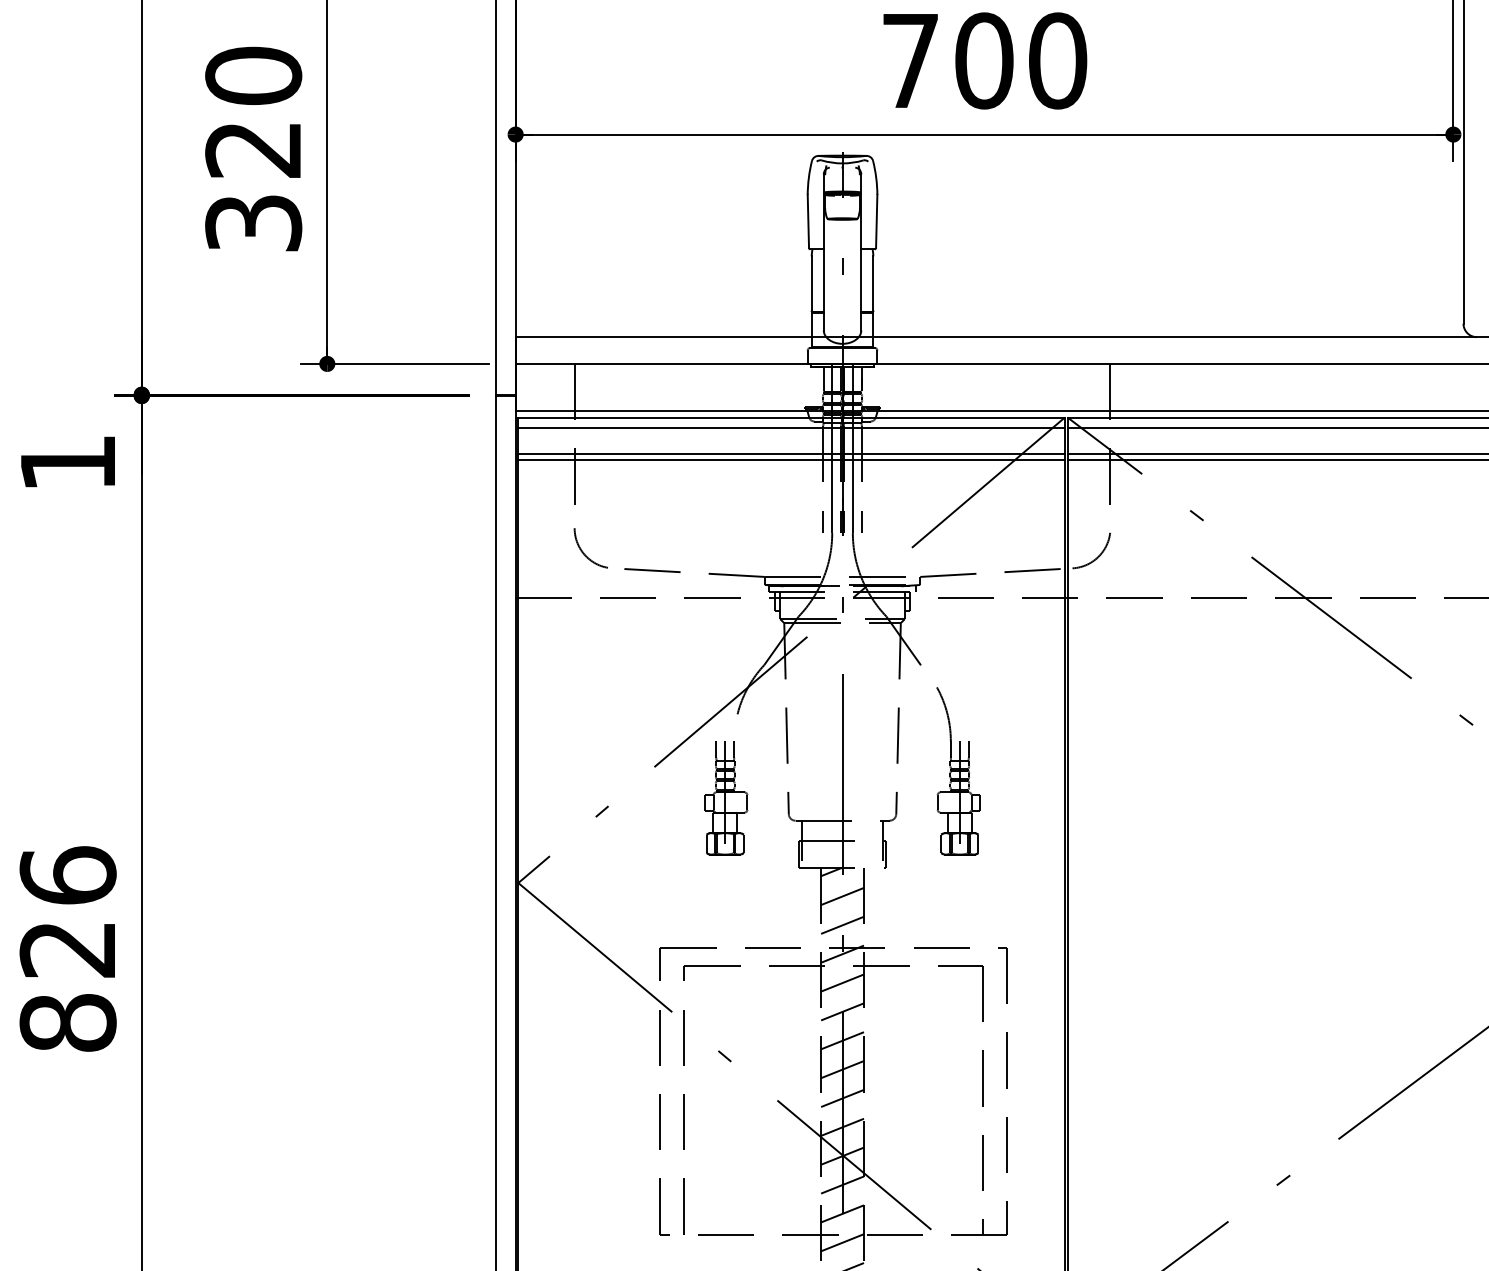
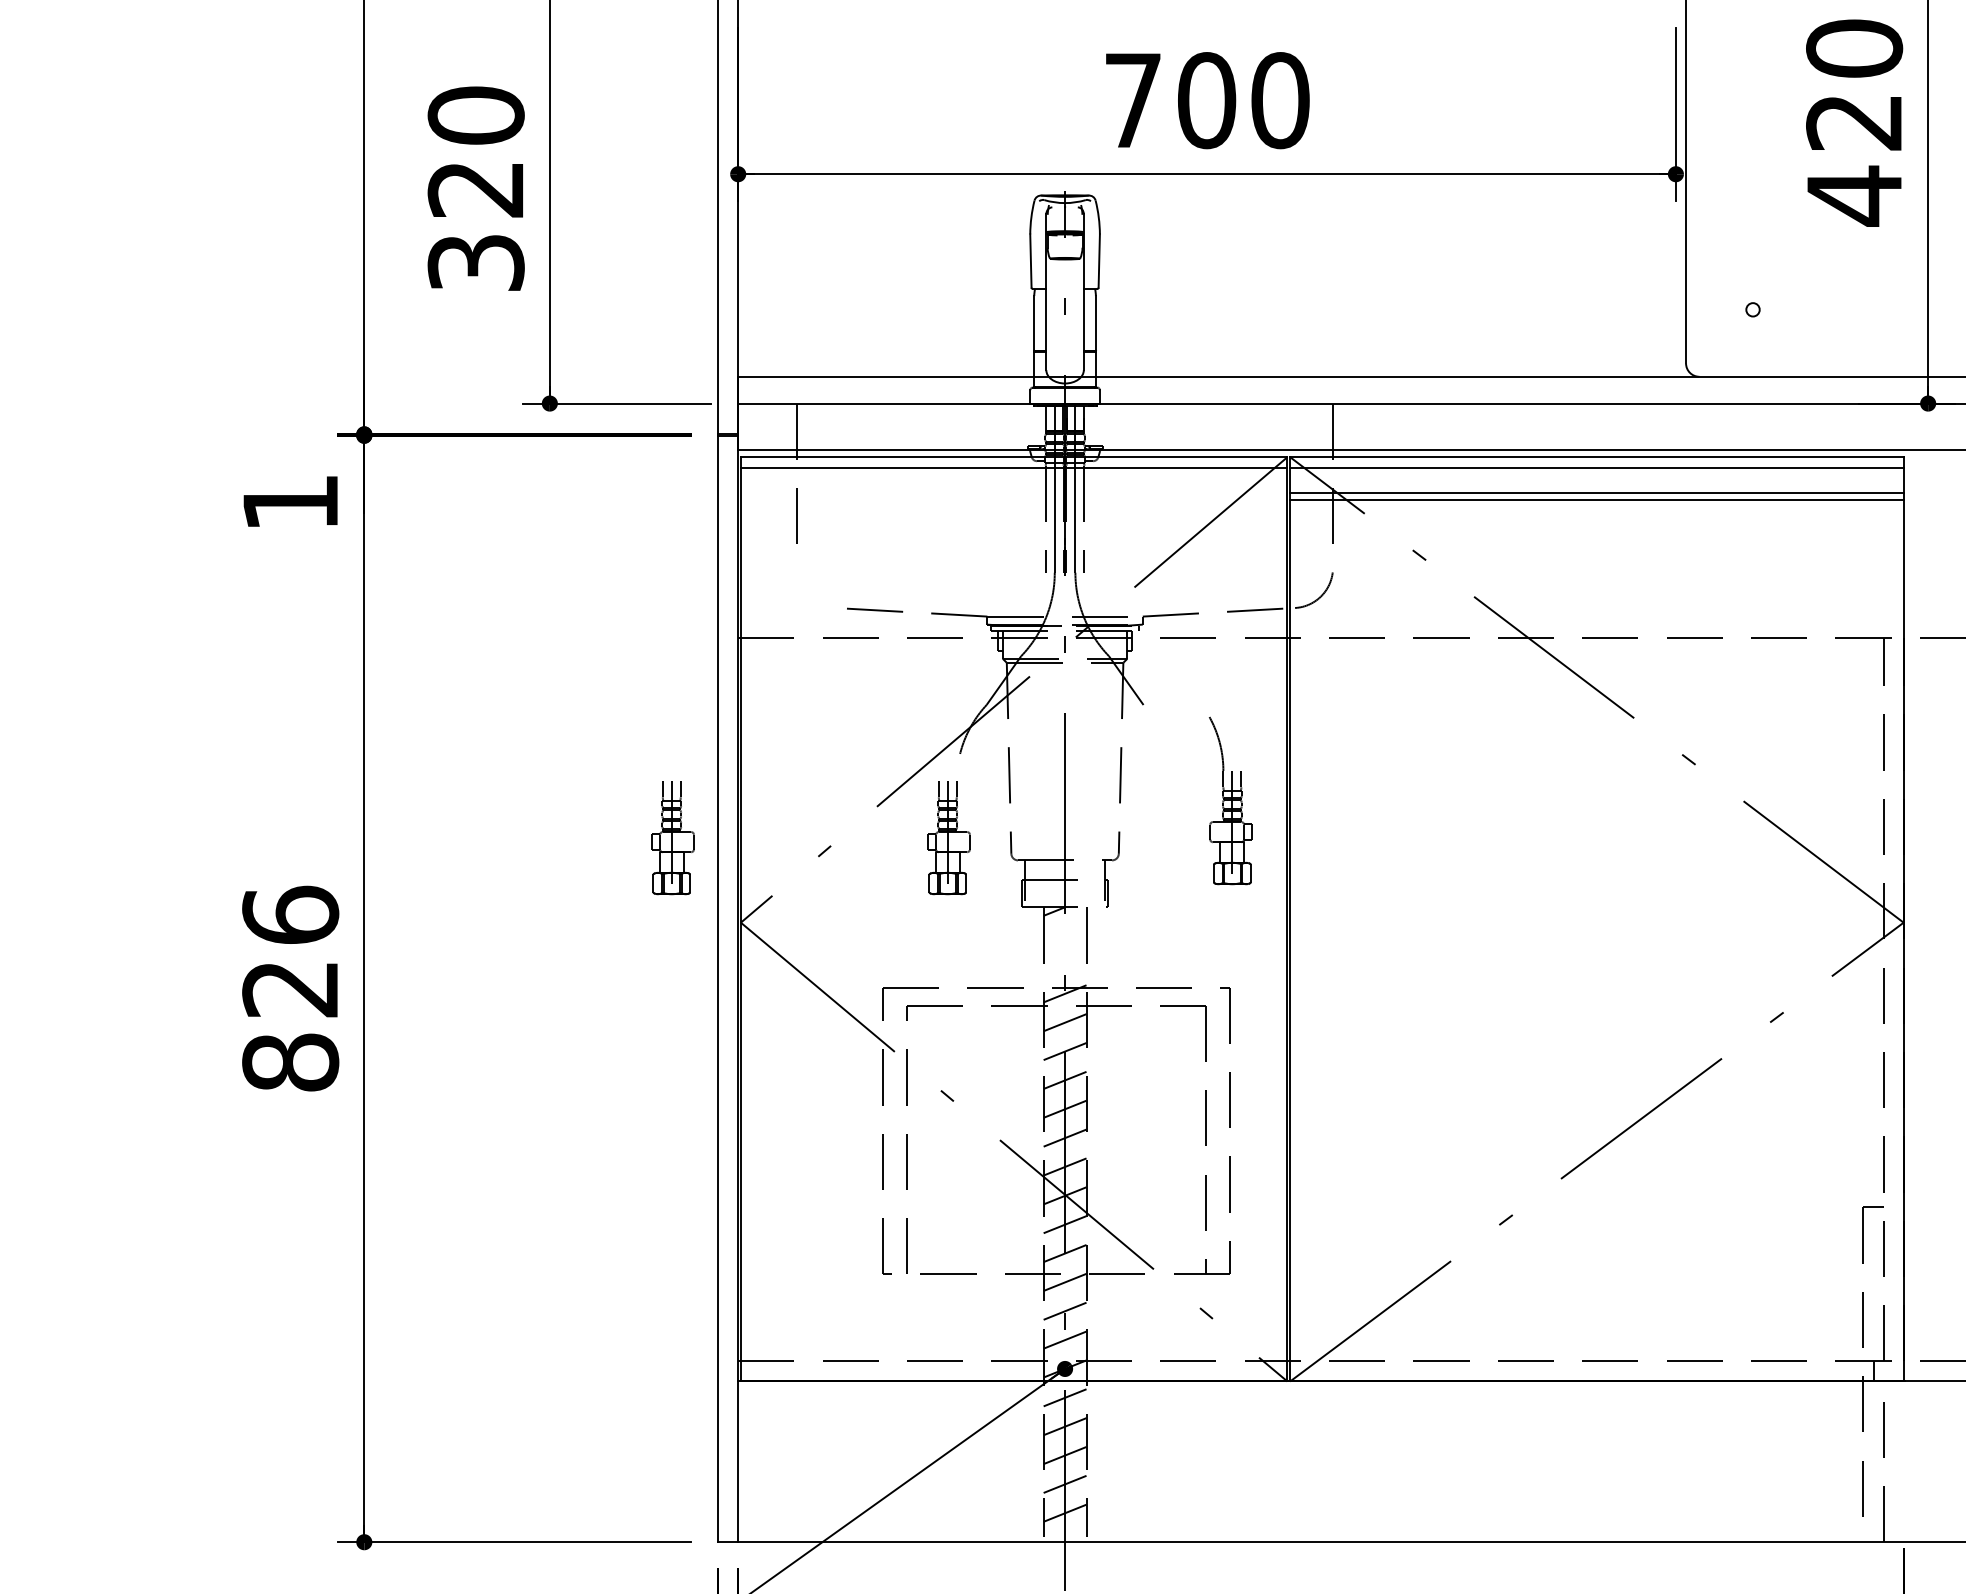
line: (790, 453) -> (1013, 493), removed
line: (790, 460) -> (1013, 500), removed
arc: (583, 551) -> (806, 591), removed
part: (957, 770) -> (1230, 800), moved
part: (449, 798) -> (672, 838), added
line: (841, 895) -> (1064, 935), removed
line: (841, 924) -> (1064, 964), removed

